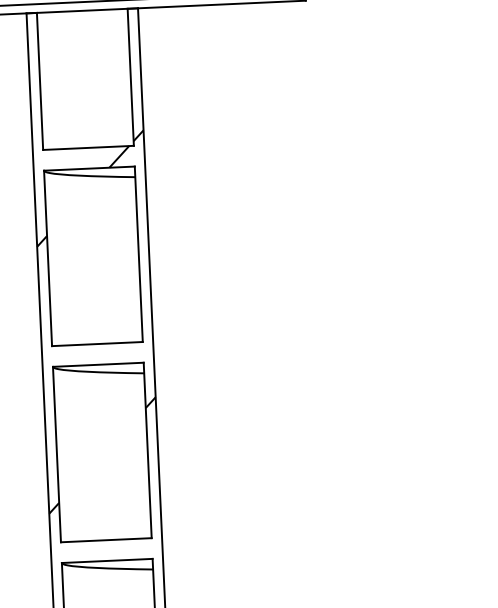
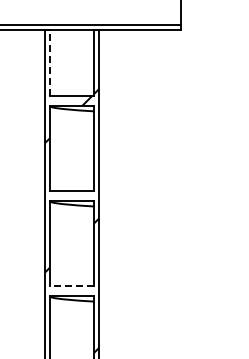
line: (40, 80) -> (50, 62), solid -> dashed
line: (106, 540) -> (72, 286), solid -> dashed

